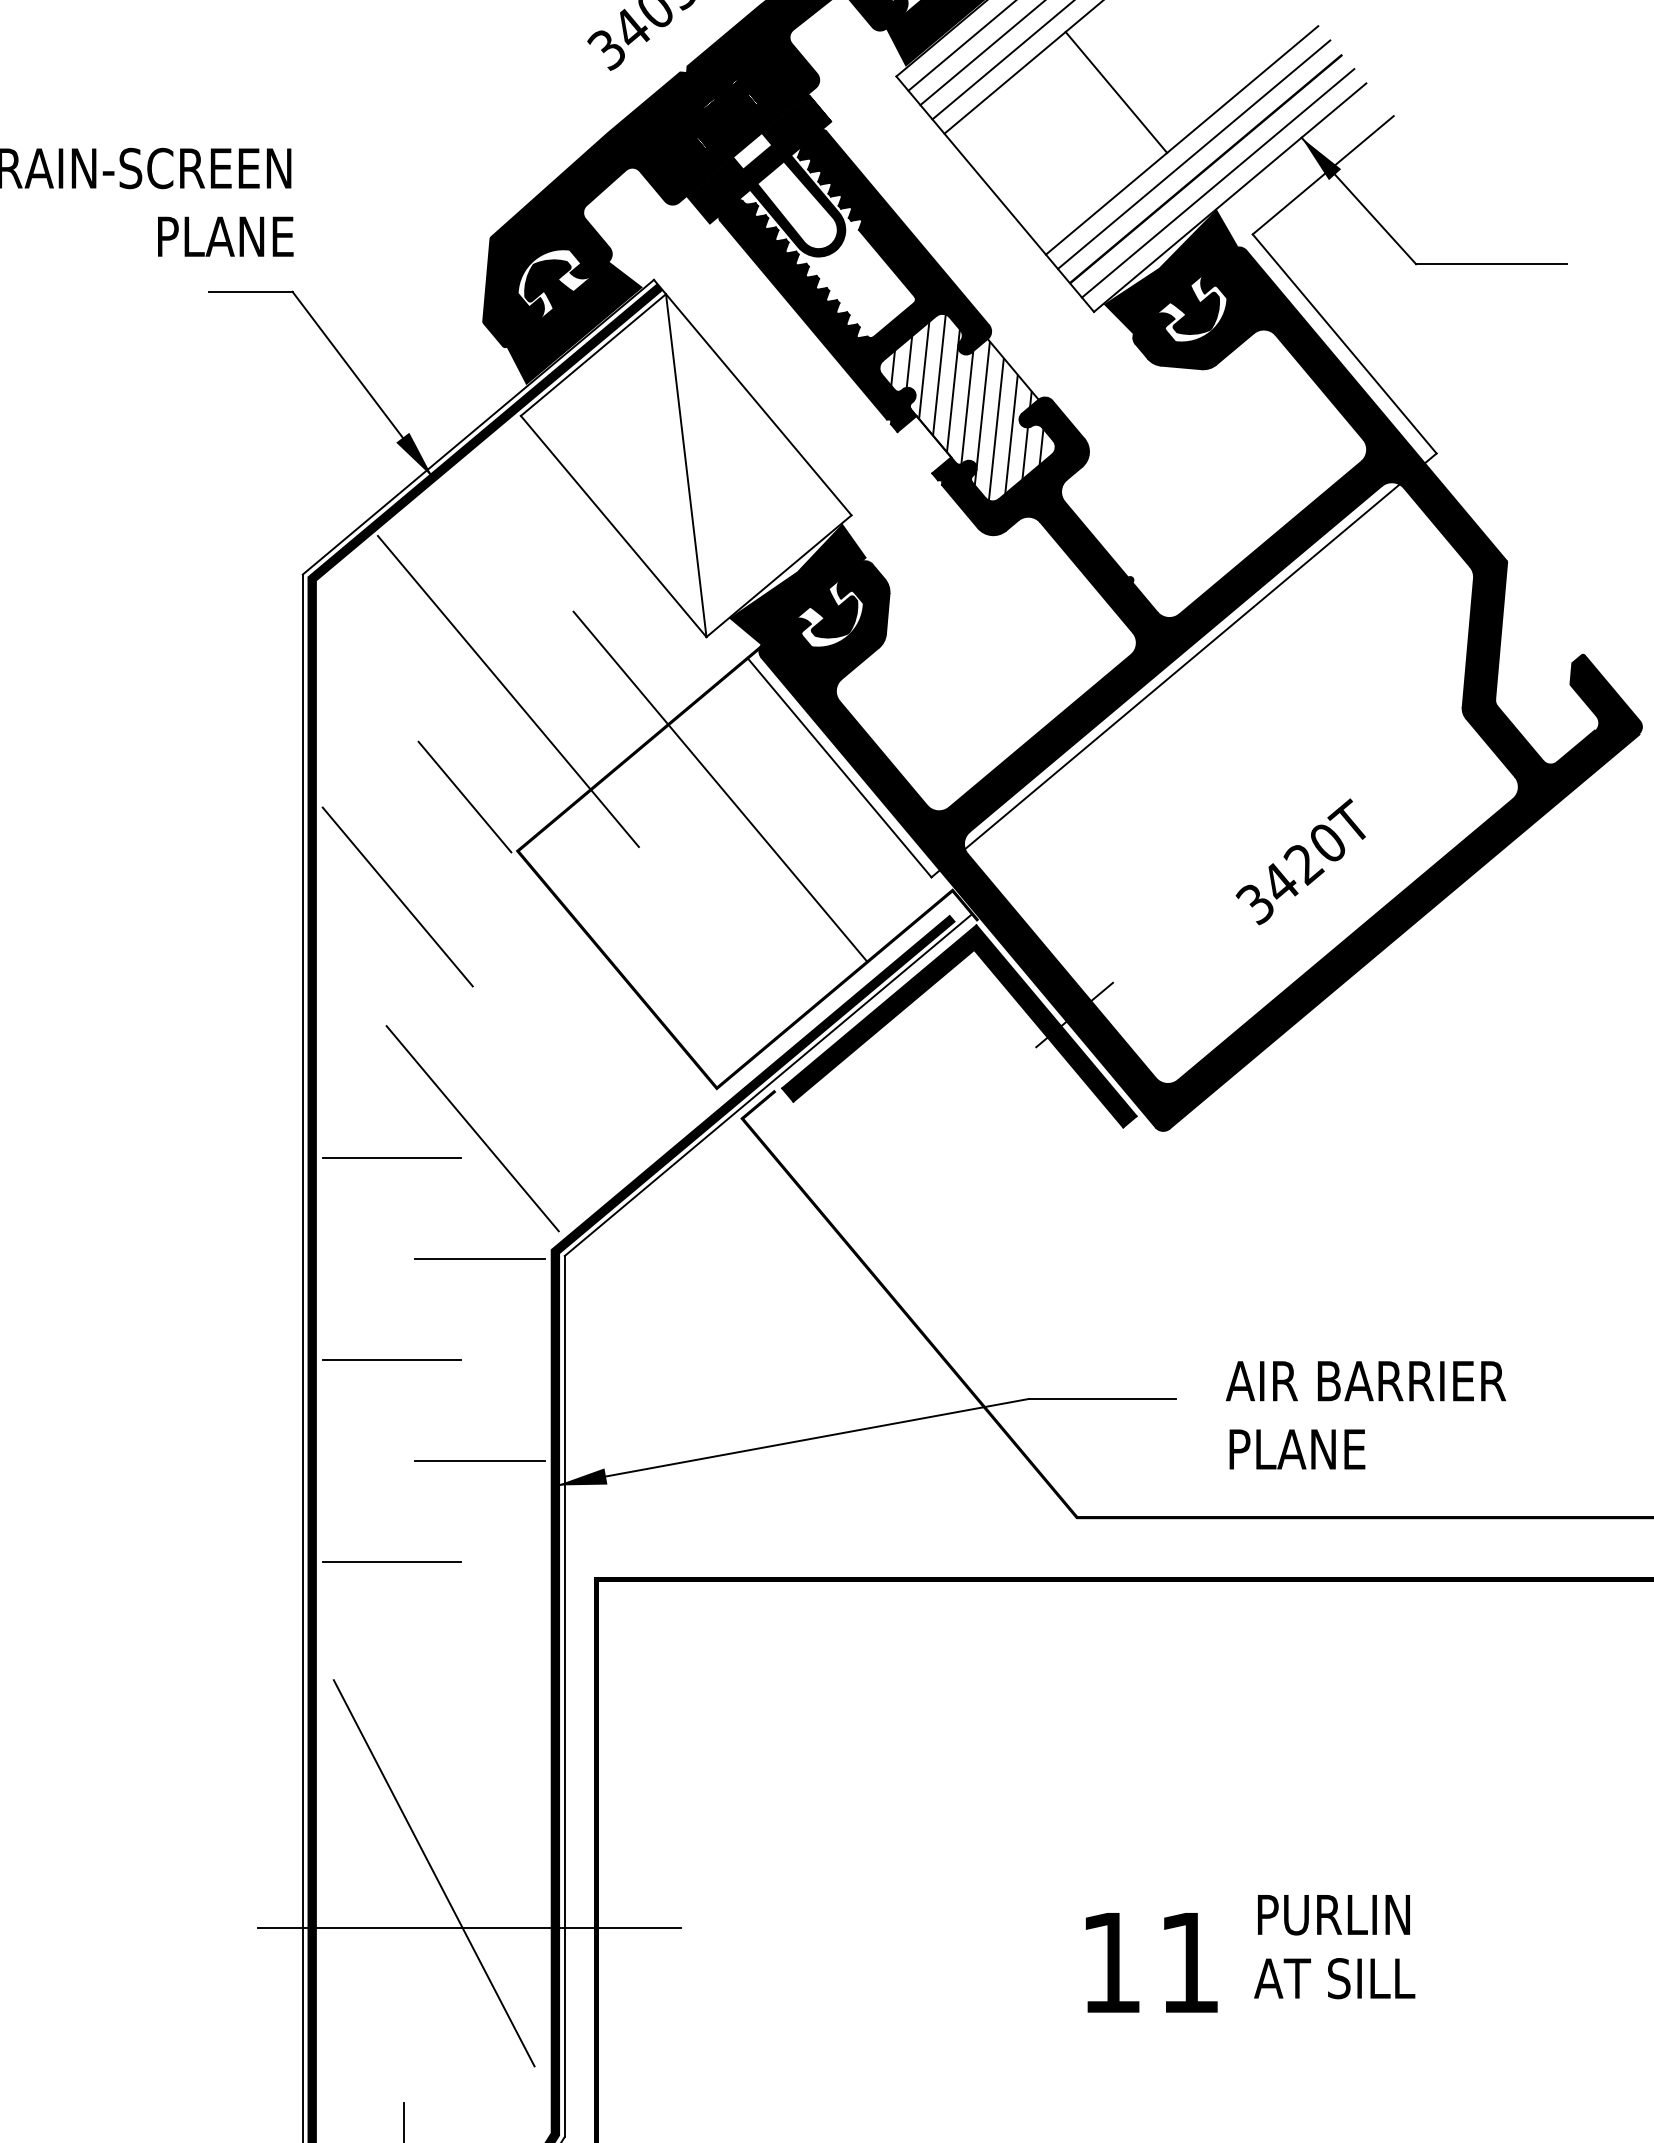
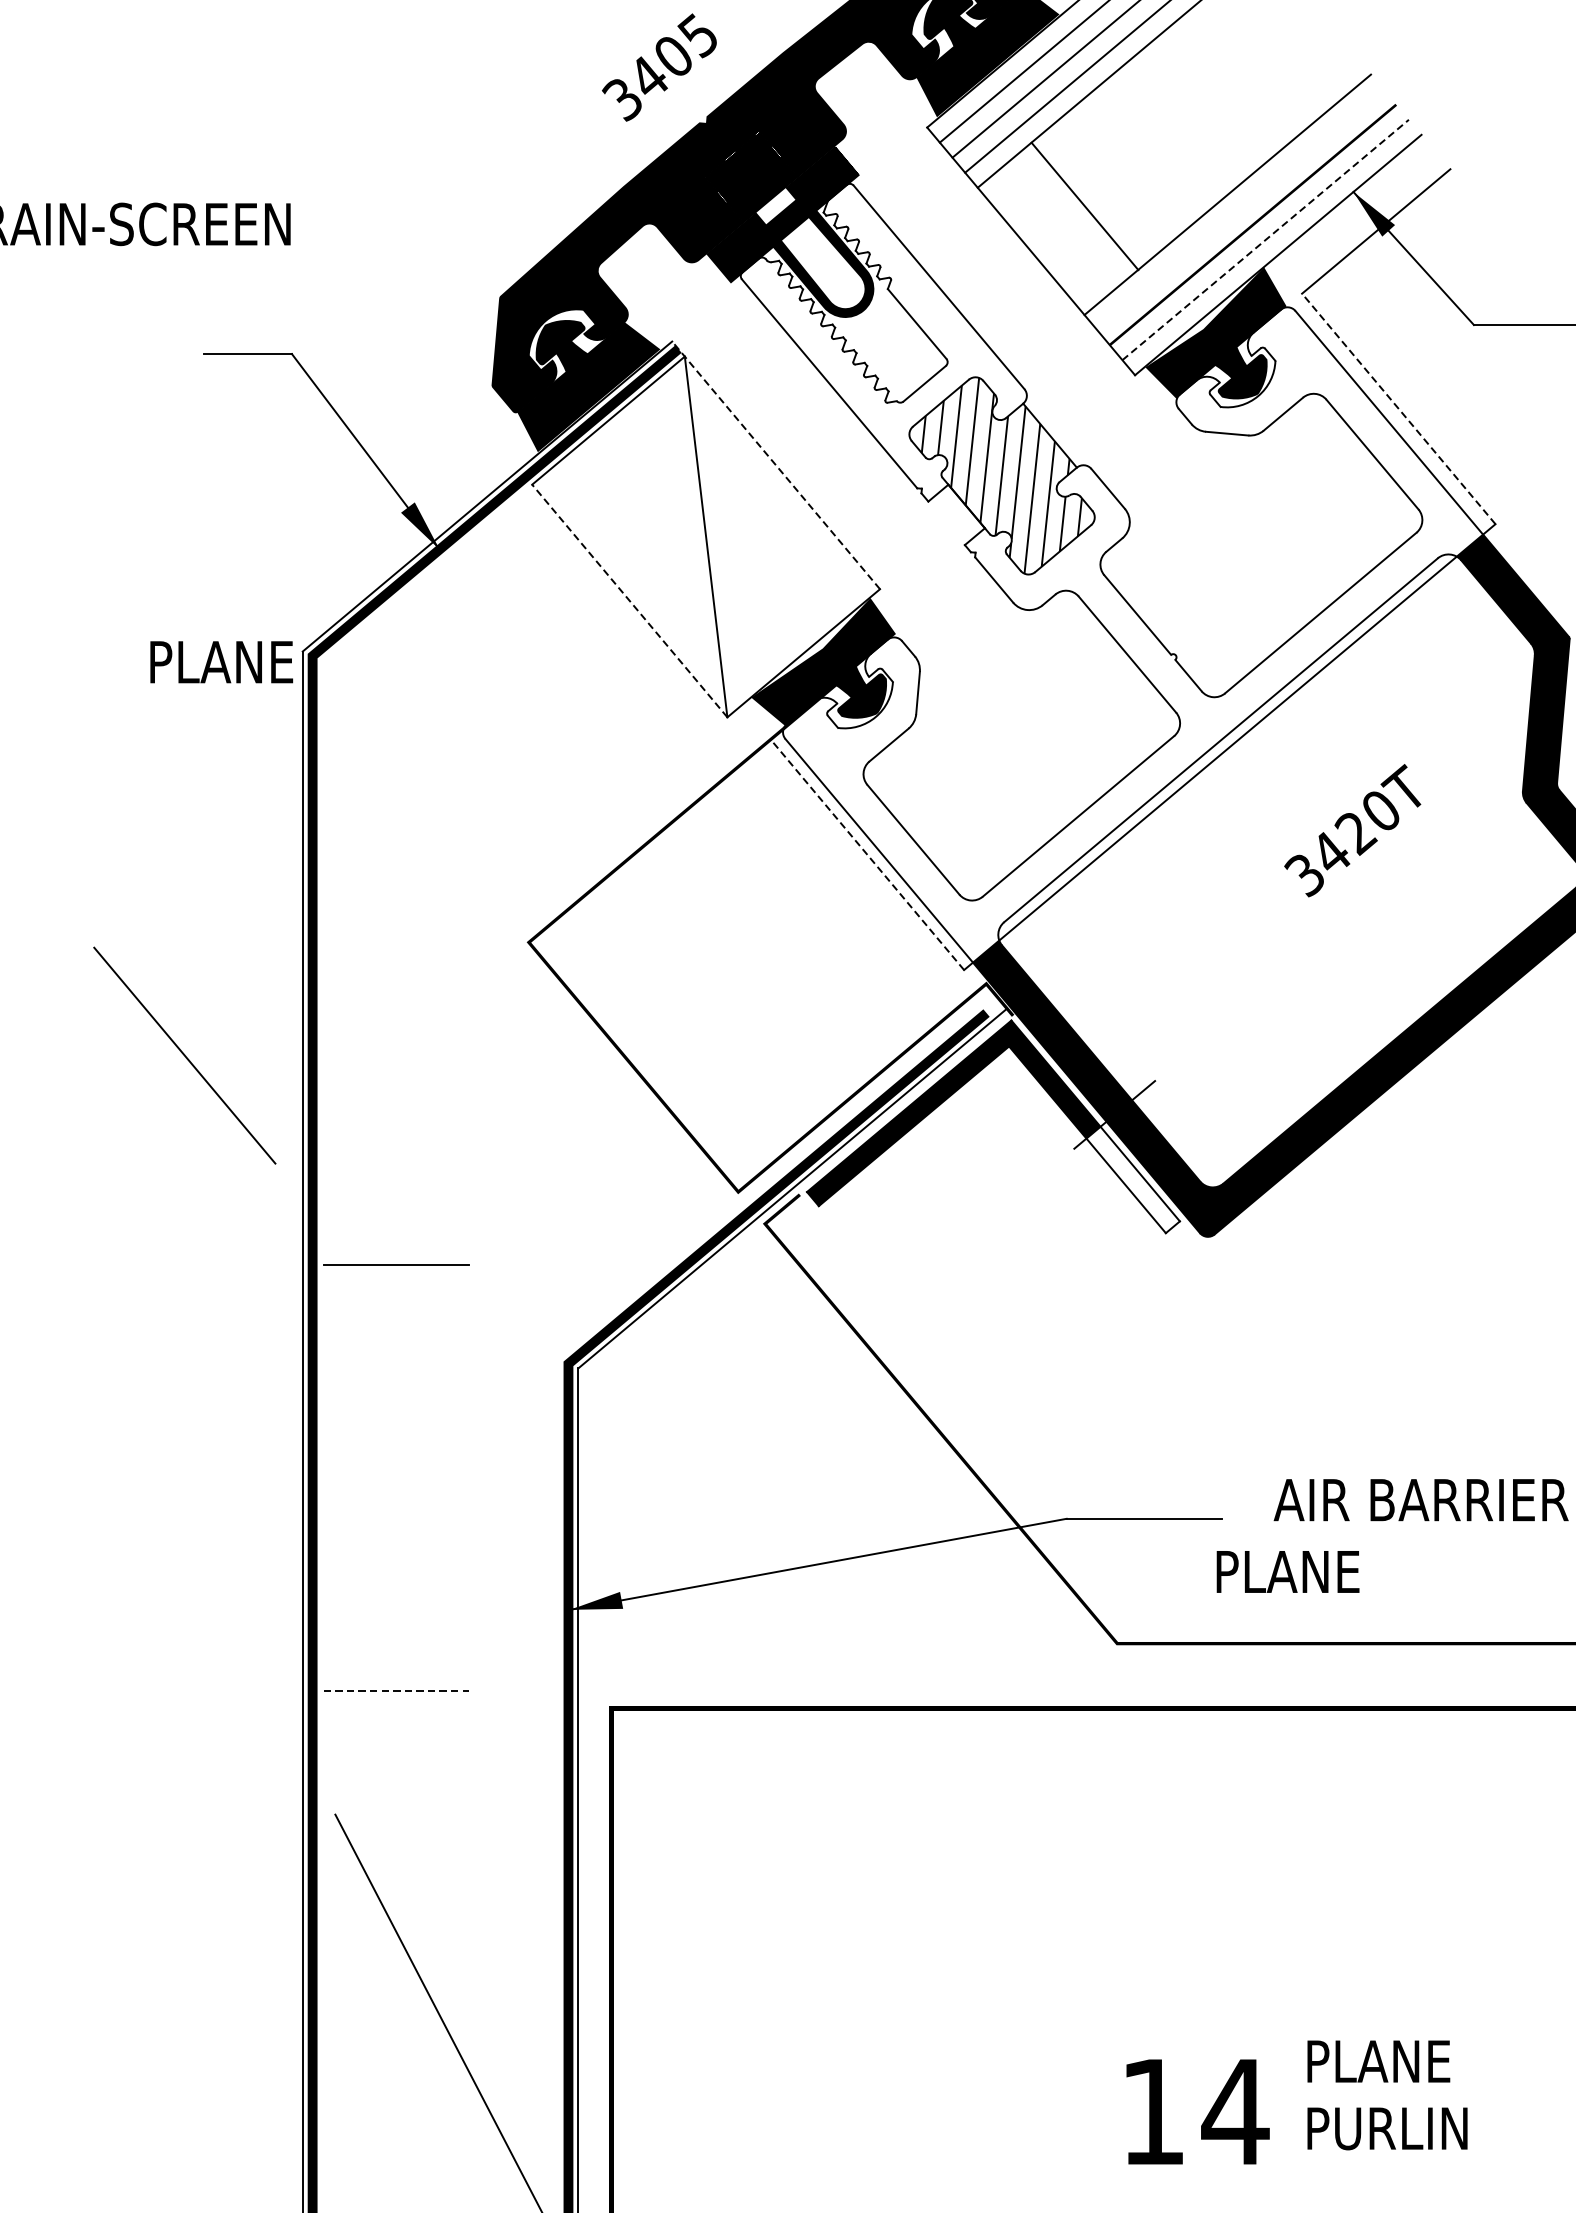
line: (1116, 92) -> (1085, 206), moved
line: (1193, 154) -> (1239, 209), removed
line: (1218, 183) -> (1266, 240), solid -> dashed
text: (225, 236) -> (221, 661), moved
fill: (855, 281) -> (884, 343), removed
line: (1344, 343) -> (1398, 408), solid -> dashed
line: (752, 397) -> (775, 465), solid -> dashed
line: (613, 526) -> (629, 600), solid -> dashed
fill: (1091, 558) -> (1132, 634), removed
line: (507, 691) -> (518, 774), removed
line: (839, 767) -> (867, 854), solid -> dashed
line: (720, 786) -> (742, 874), removed
line: (464, 796) -> (472, 885), removed
text: (1300, 861) -> (1352, 830), moved
line: (397, 896) -> (402, 990), removed
fill: (1091, 1076) -> (1132, 1179), removed
line: (472, 1128) -> (184, 1055), moved
line: (479, 1258) -> (488, 1371), removed
line: (391, 1359) -> (396, 1477), removed
text: (1297, 1449) -> (1288, 1571), moved
line: (479, 1461) -> (488, 1584), removed
line: (392, 1562) -> (397, 1690), solid -> dashed
text: (1346, 1915) -> (1400, 2062), PURLIN -> PLANE
line: (469, 1927) -> (478, 2074), removed
text: (1189, 1962) -> (1235, 2111), 11 -> 14
text: (1334, 1978) -> (1388, 2128), AT SILL -> PURLIN

